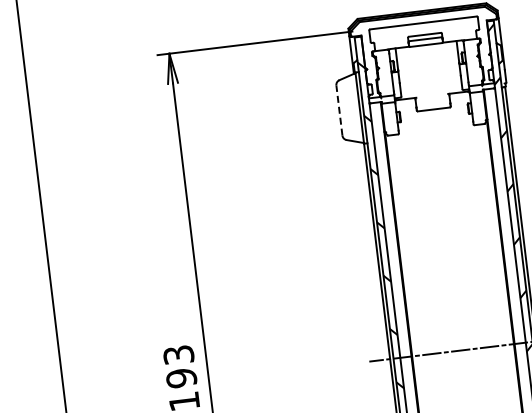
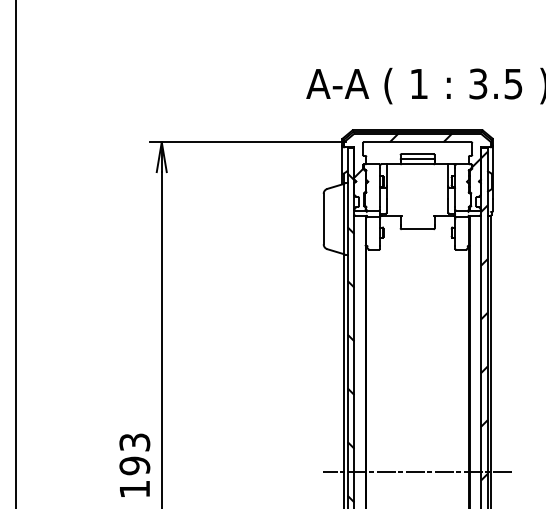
hatch: (424, 36) -> (417, 155), added
line: (339, 110) -> (323, 218), dashed -> solid

